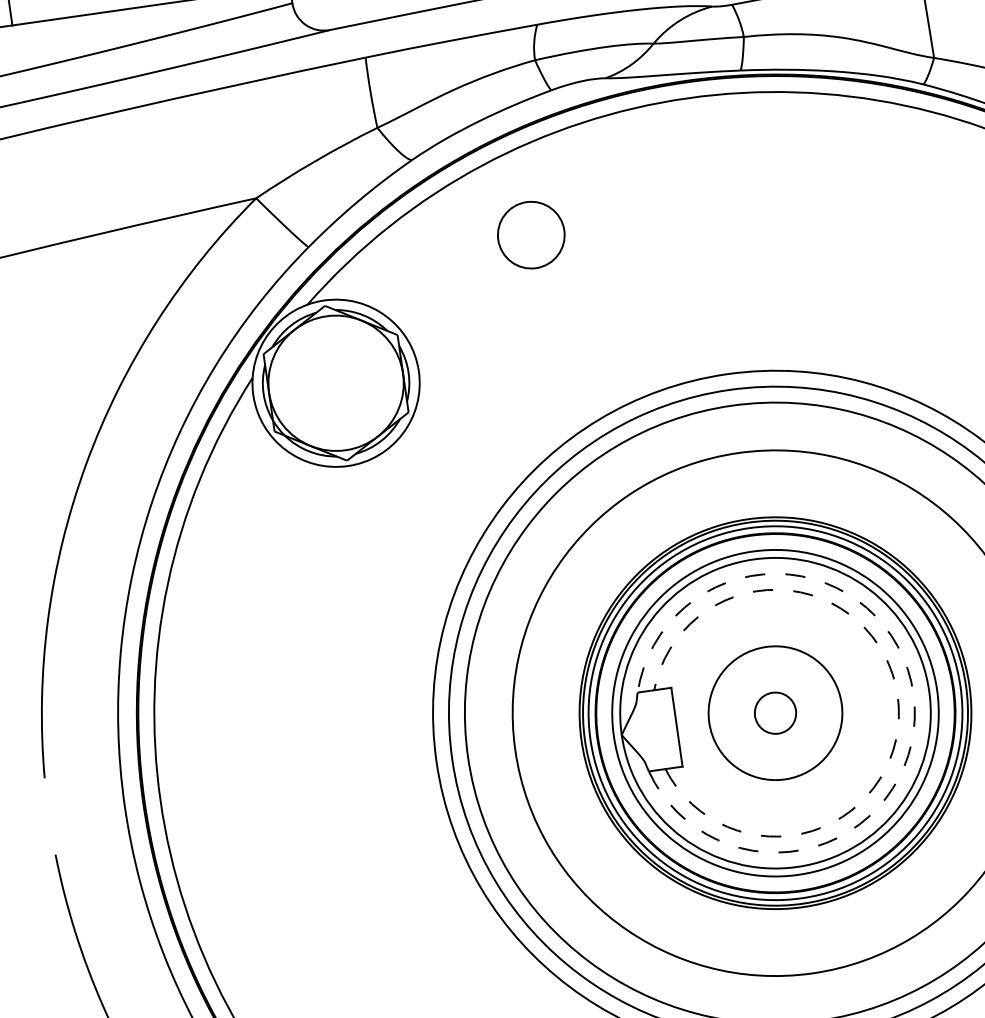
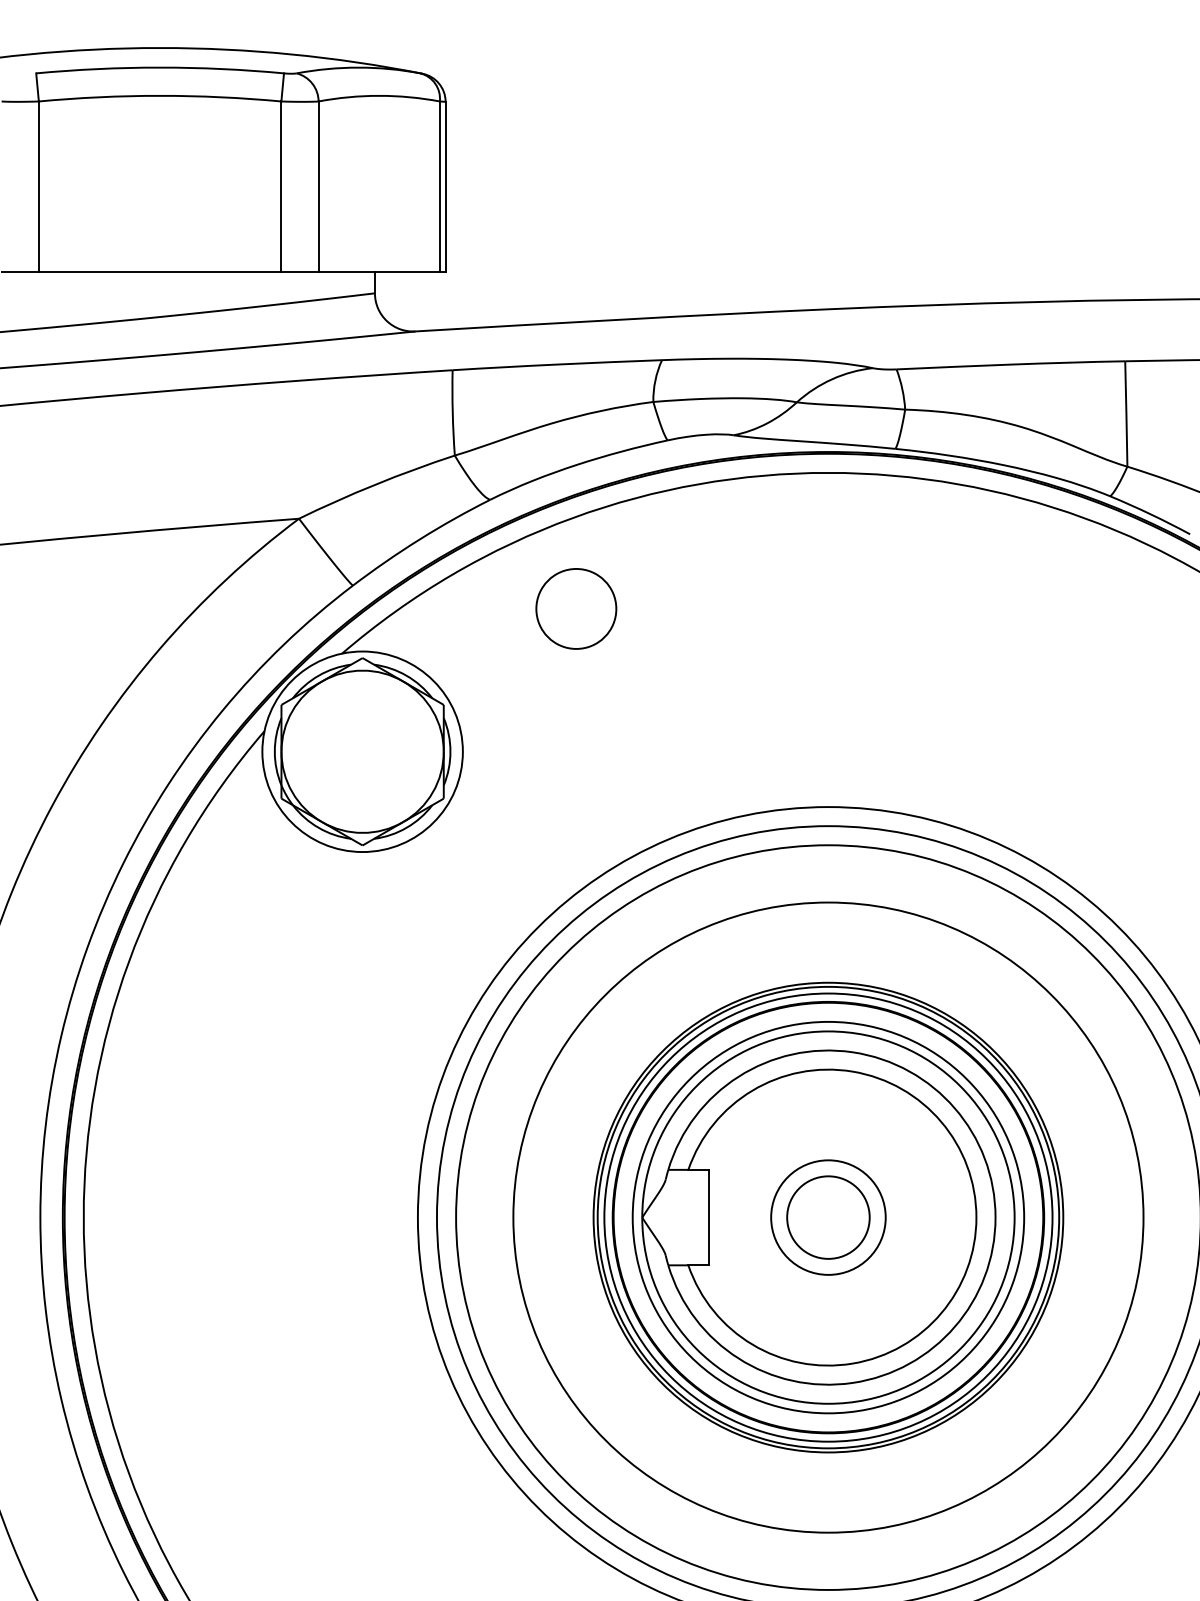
circle: (531, 234) -> (576, 608), moved
arc: (913, 693) -> (995, 1217), dashed -> solid
arc: (897, 695) -> (976, 1217), dashed -> solid
circle: (775, 713) -> (828, 1217), size x0.71
circle: (775, 713) -> (828, 1217), size x1.67

